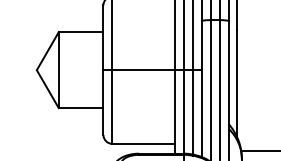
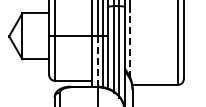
line: (236, 83) -> (129, 44), solid -> dashed
line: (183, 111) -> (97, 61), solid -> dashed

